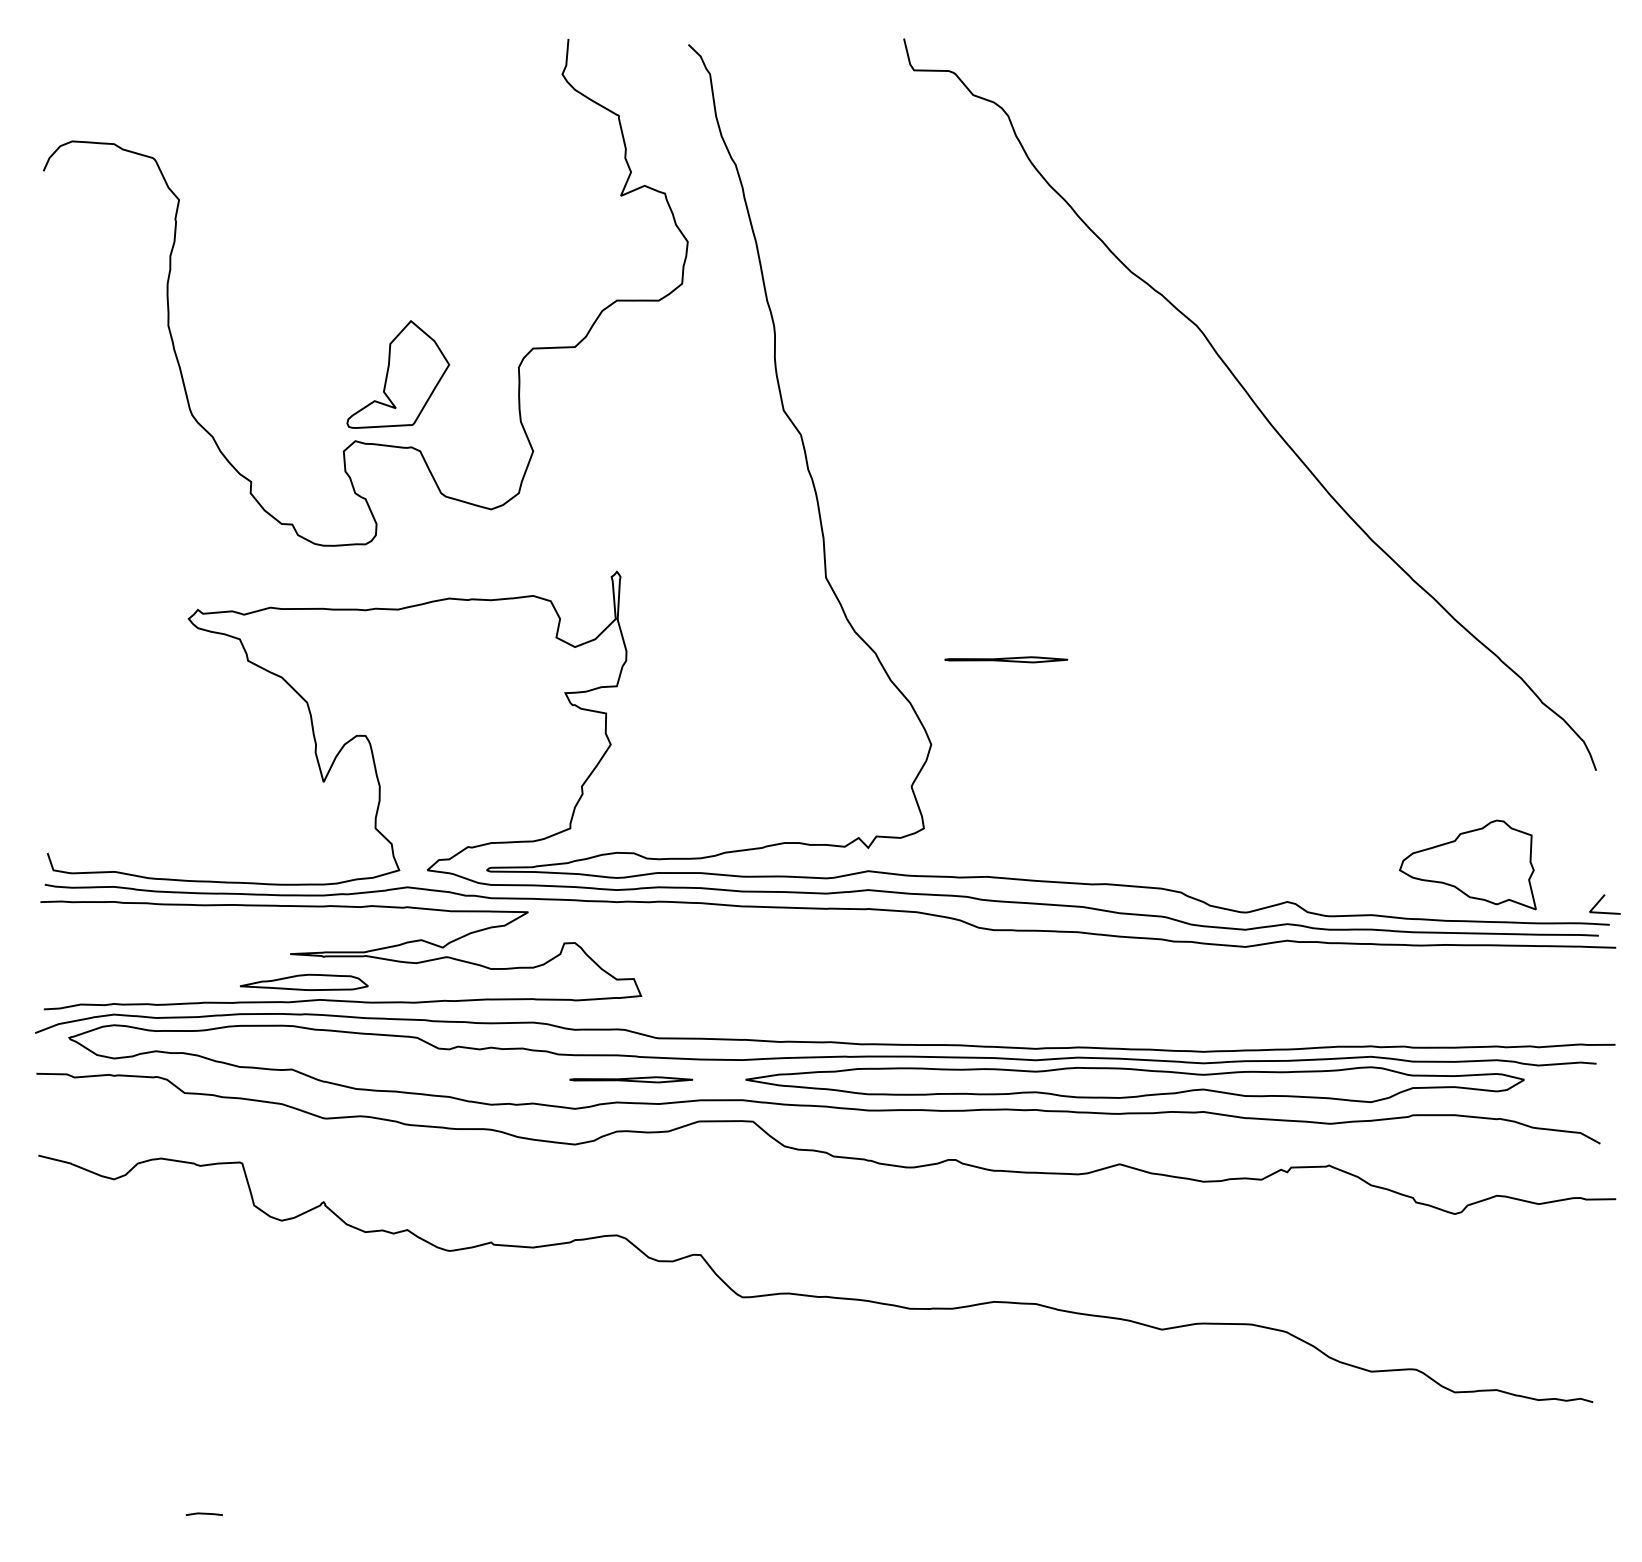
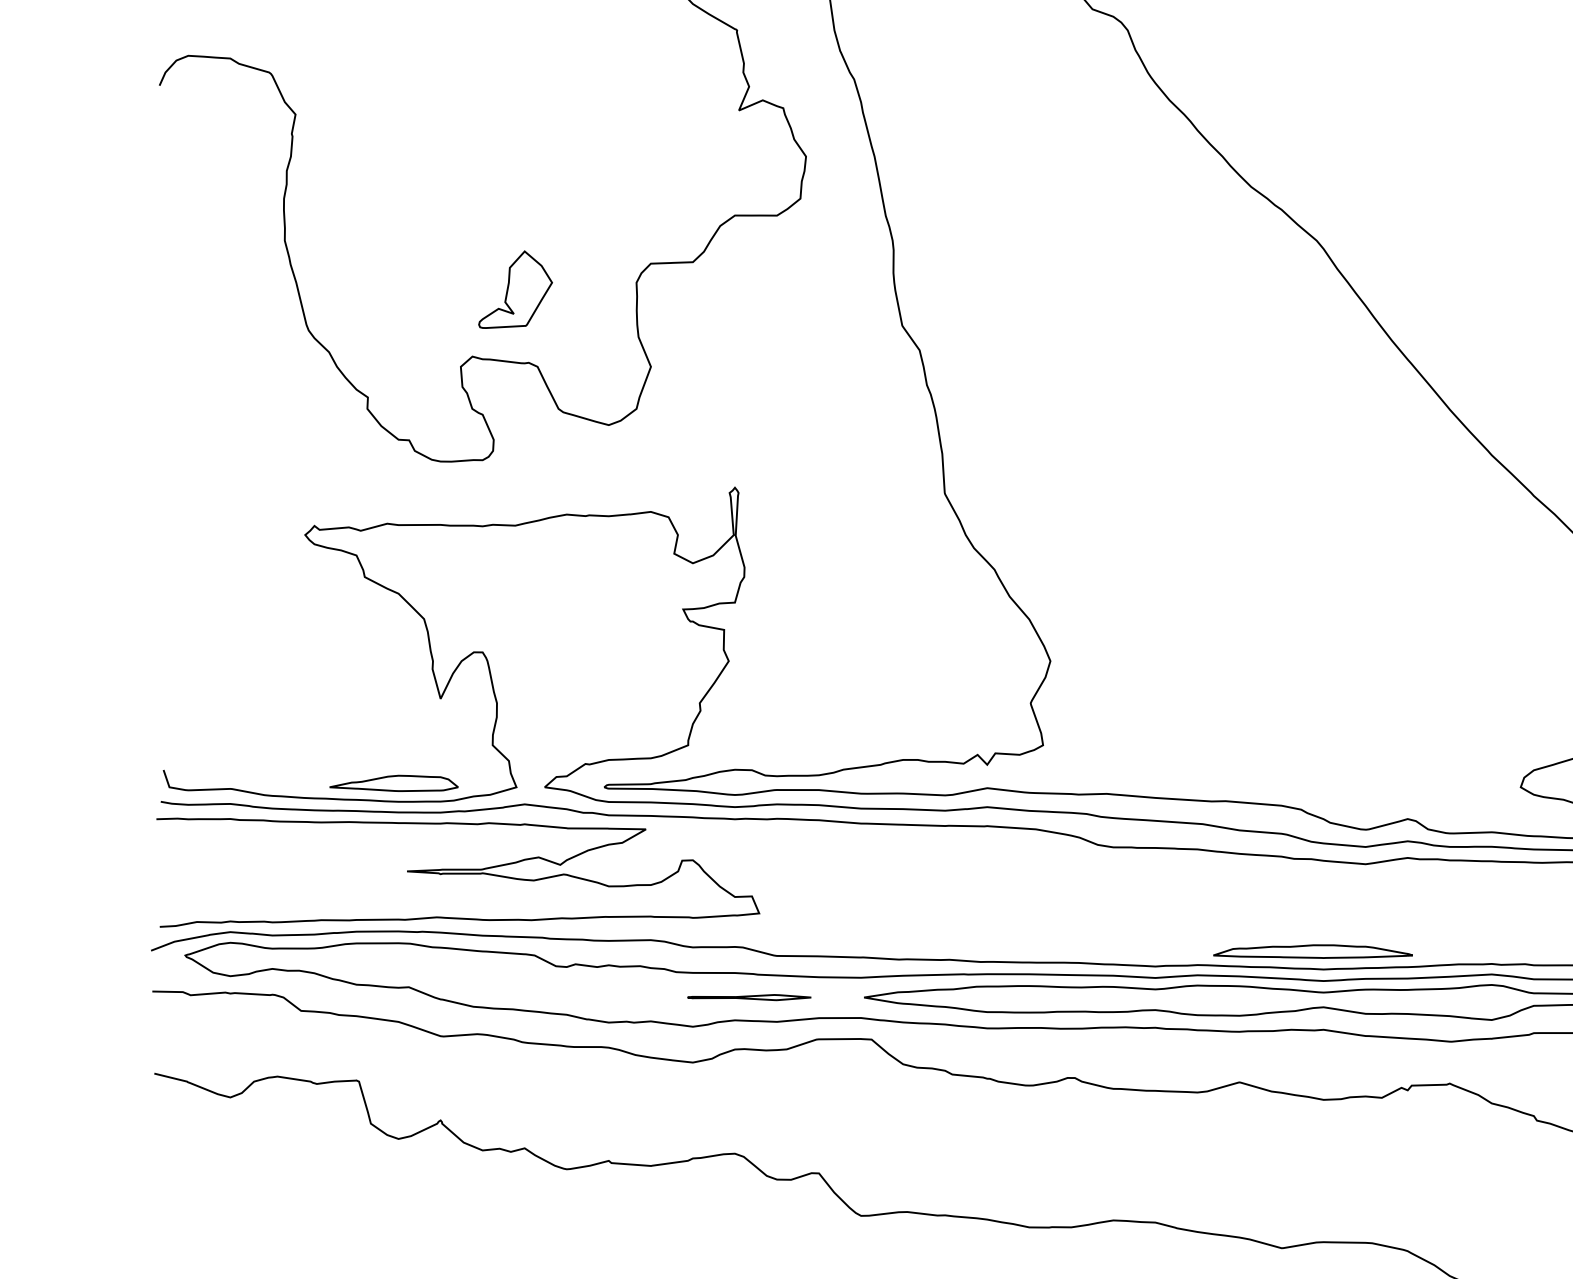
part: (398, 374) -> (515, 289), size x0.71
part: (1005, 659) -> (1124, 575), removed
part: (304, 981) -> (394, 782), moved
part: (1192, 1033) -> (1312, 951), added

